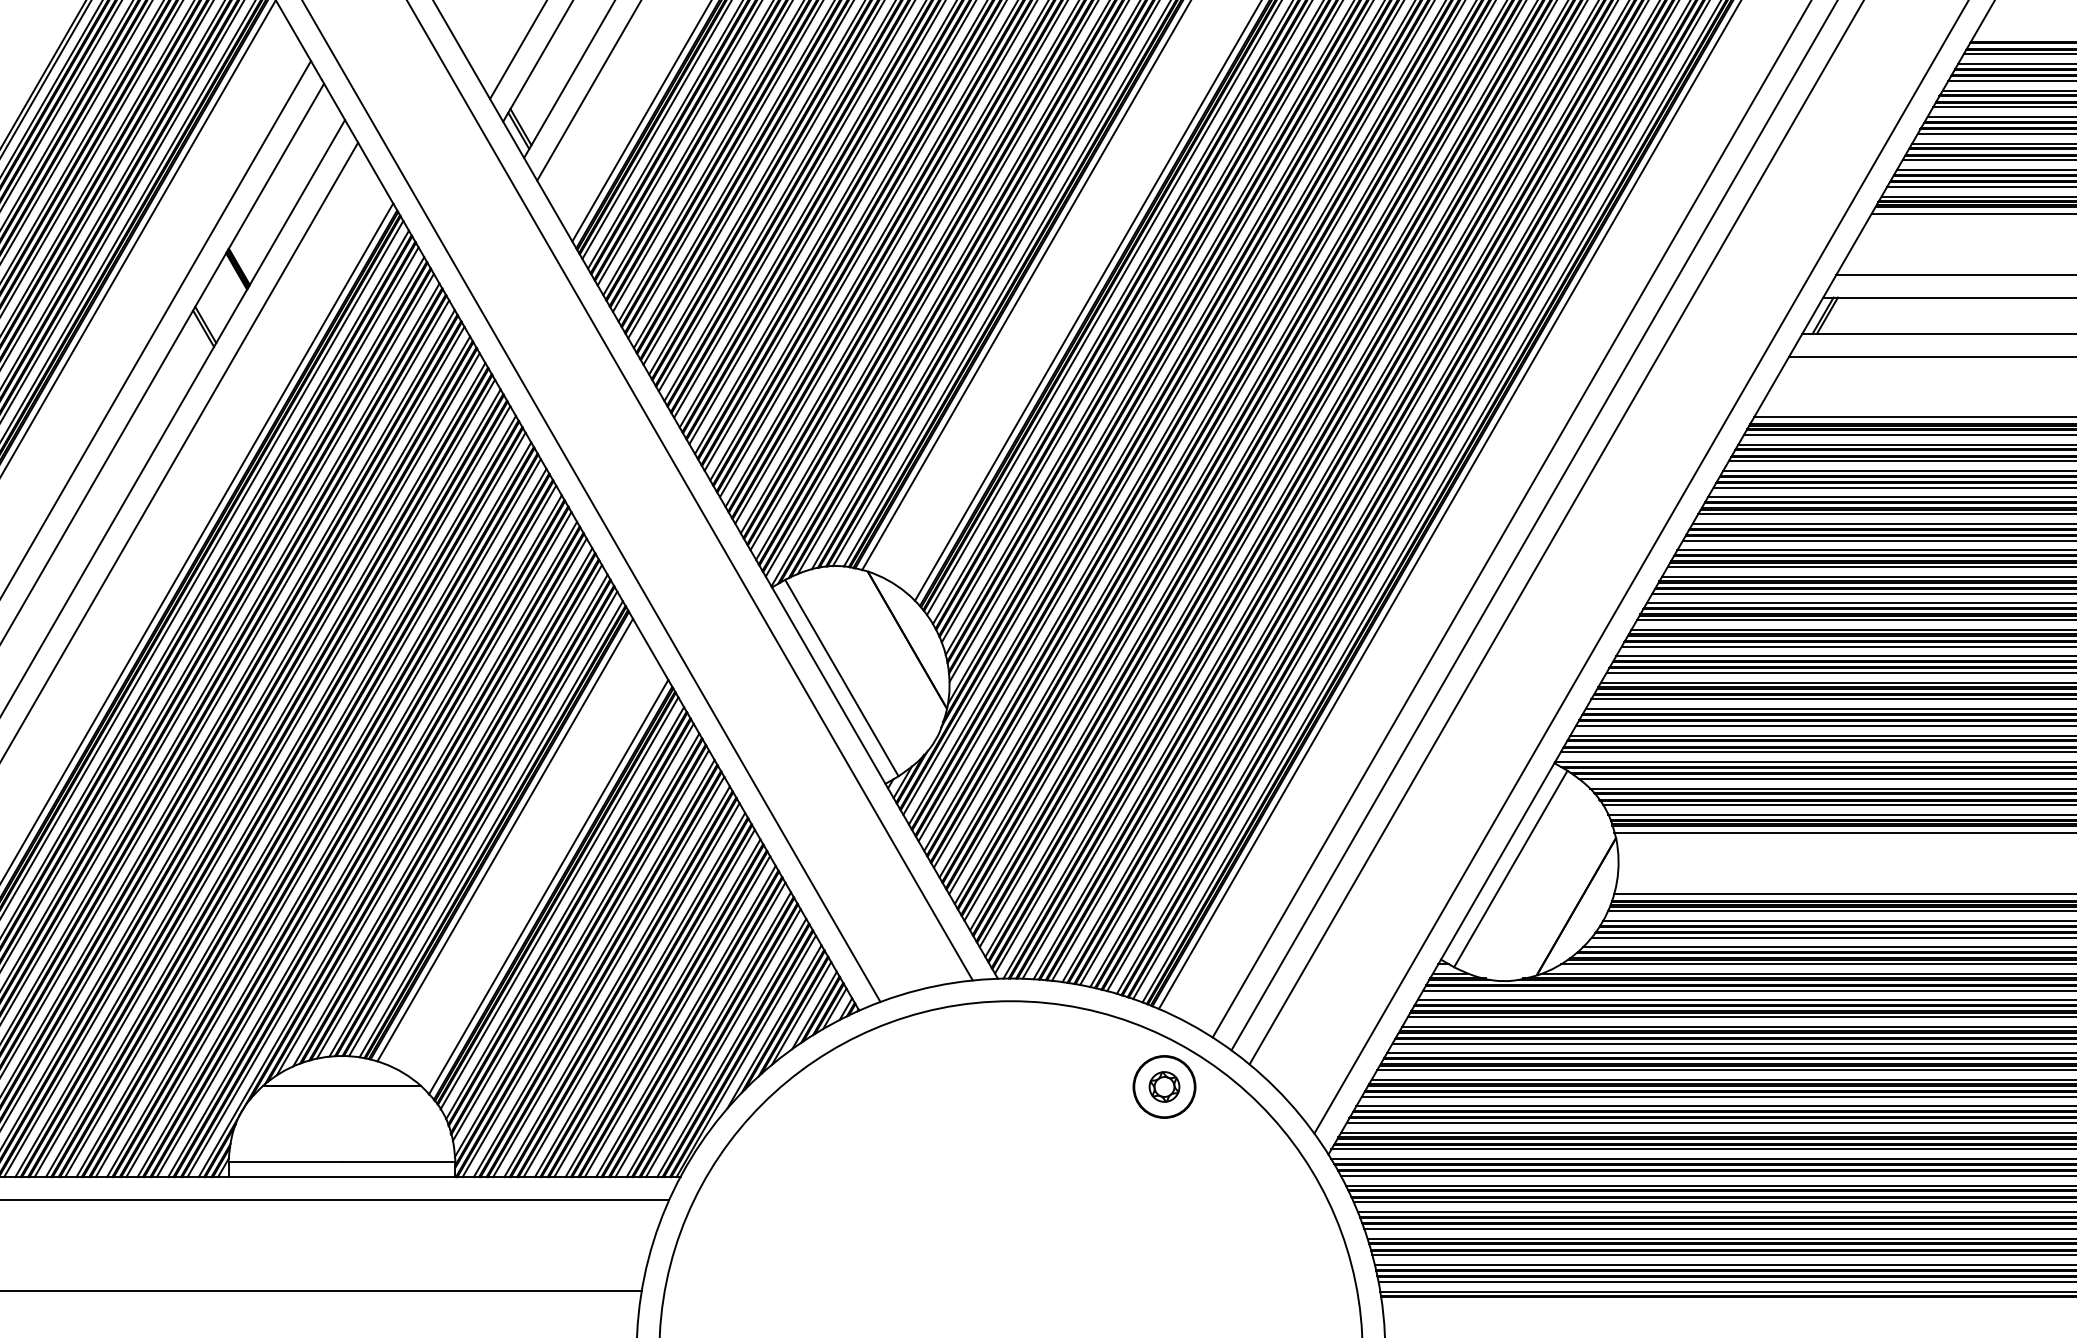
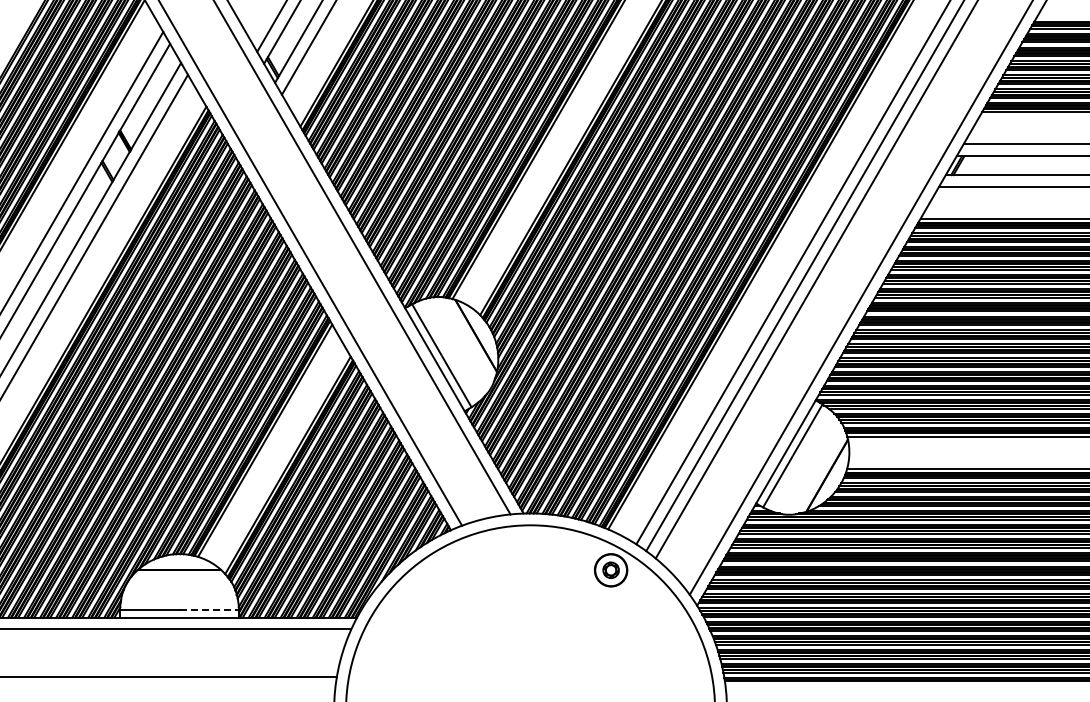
line: (399, 1161) -> (209, 609), solid -> dashed

